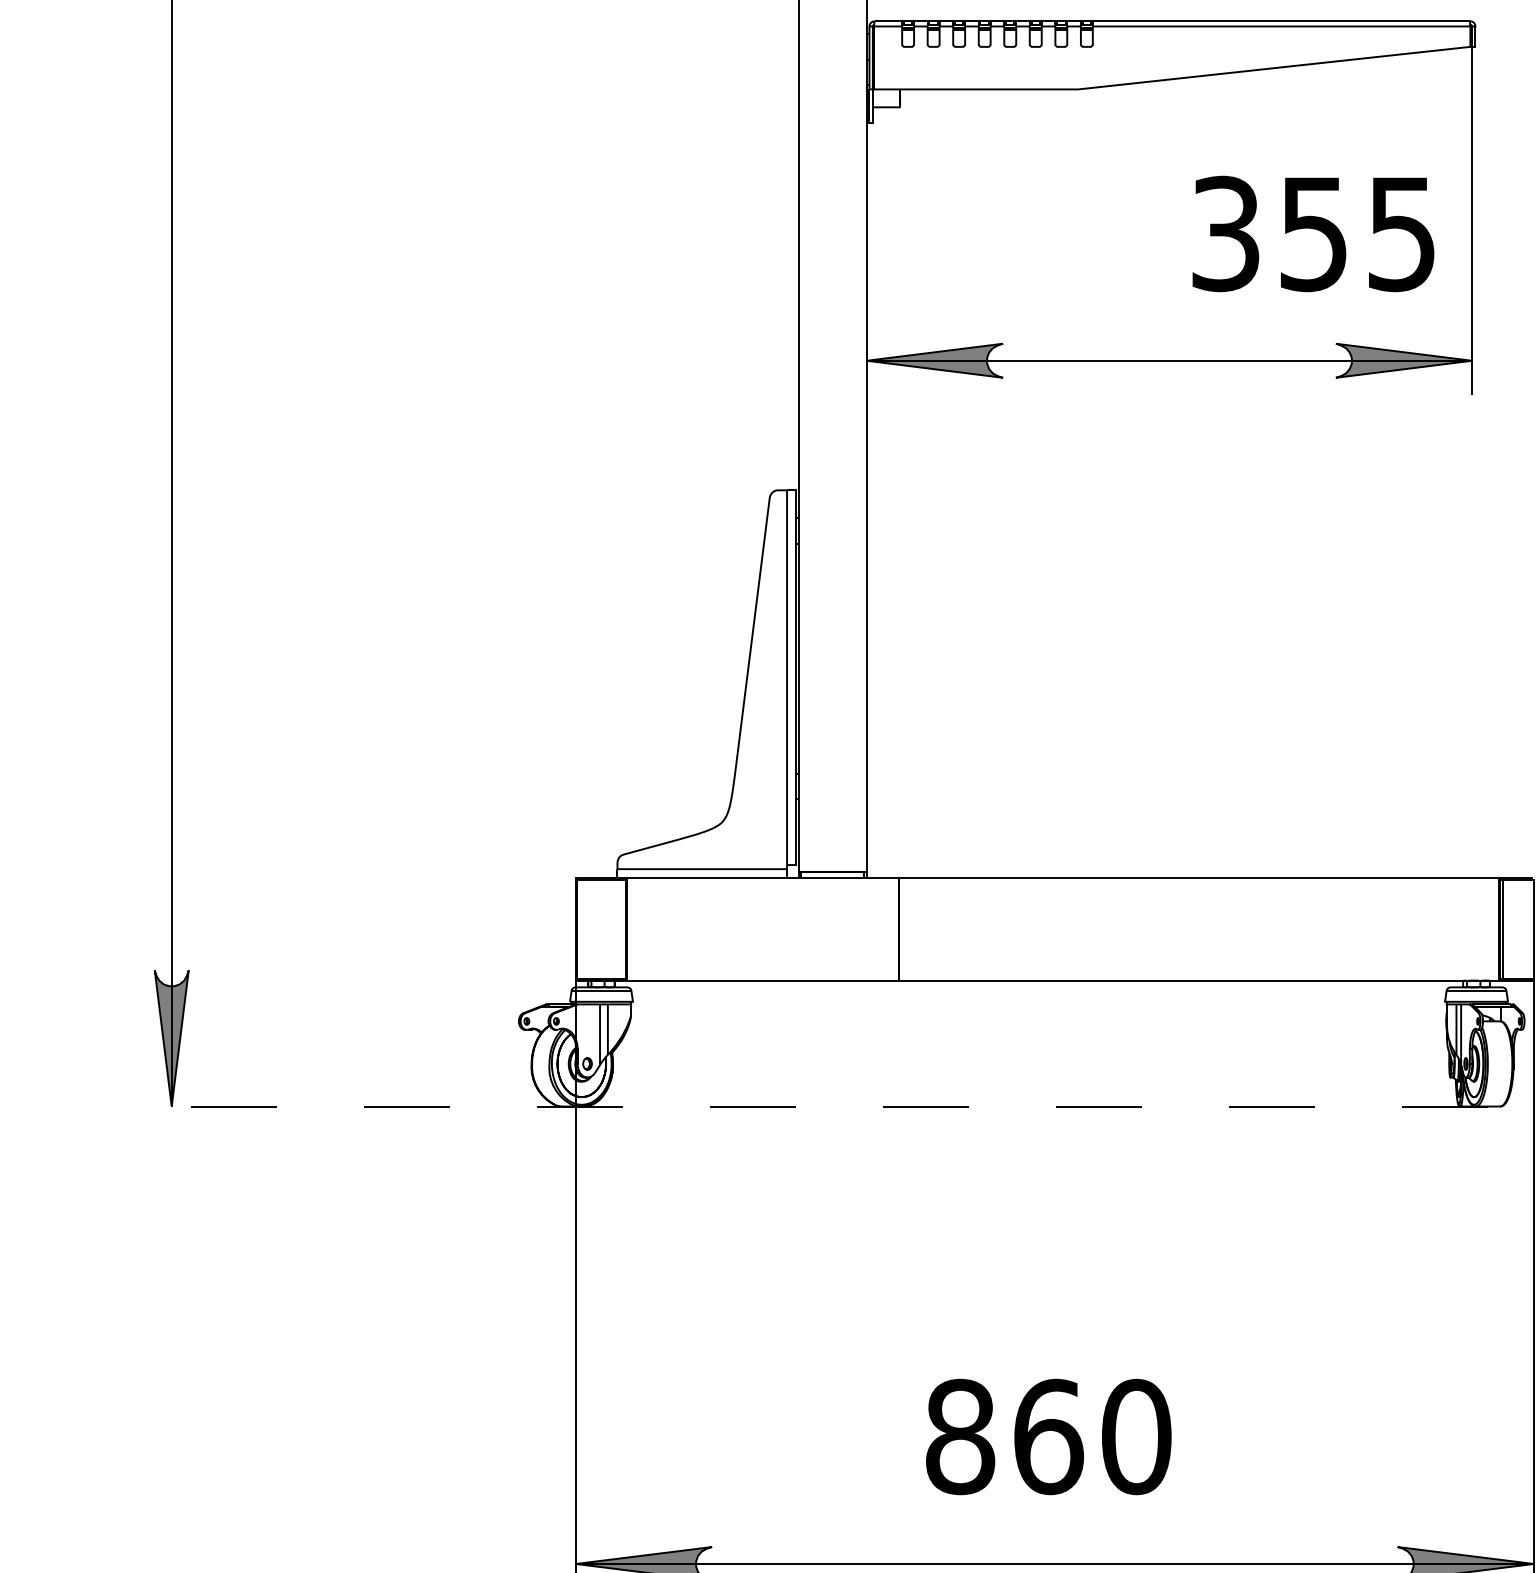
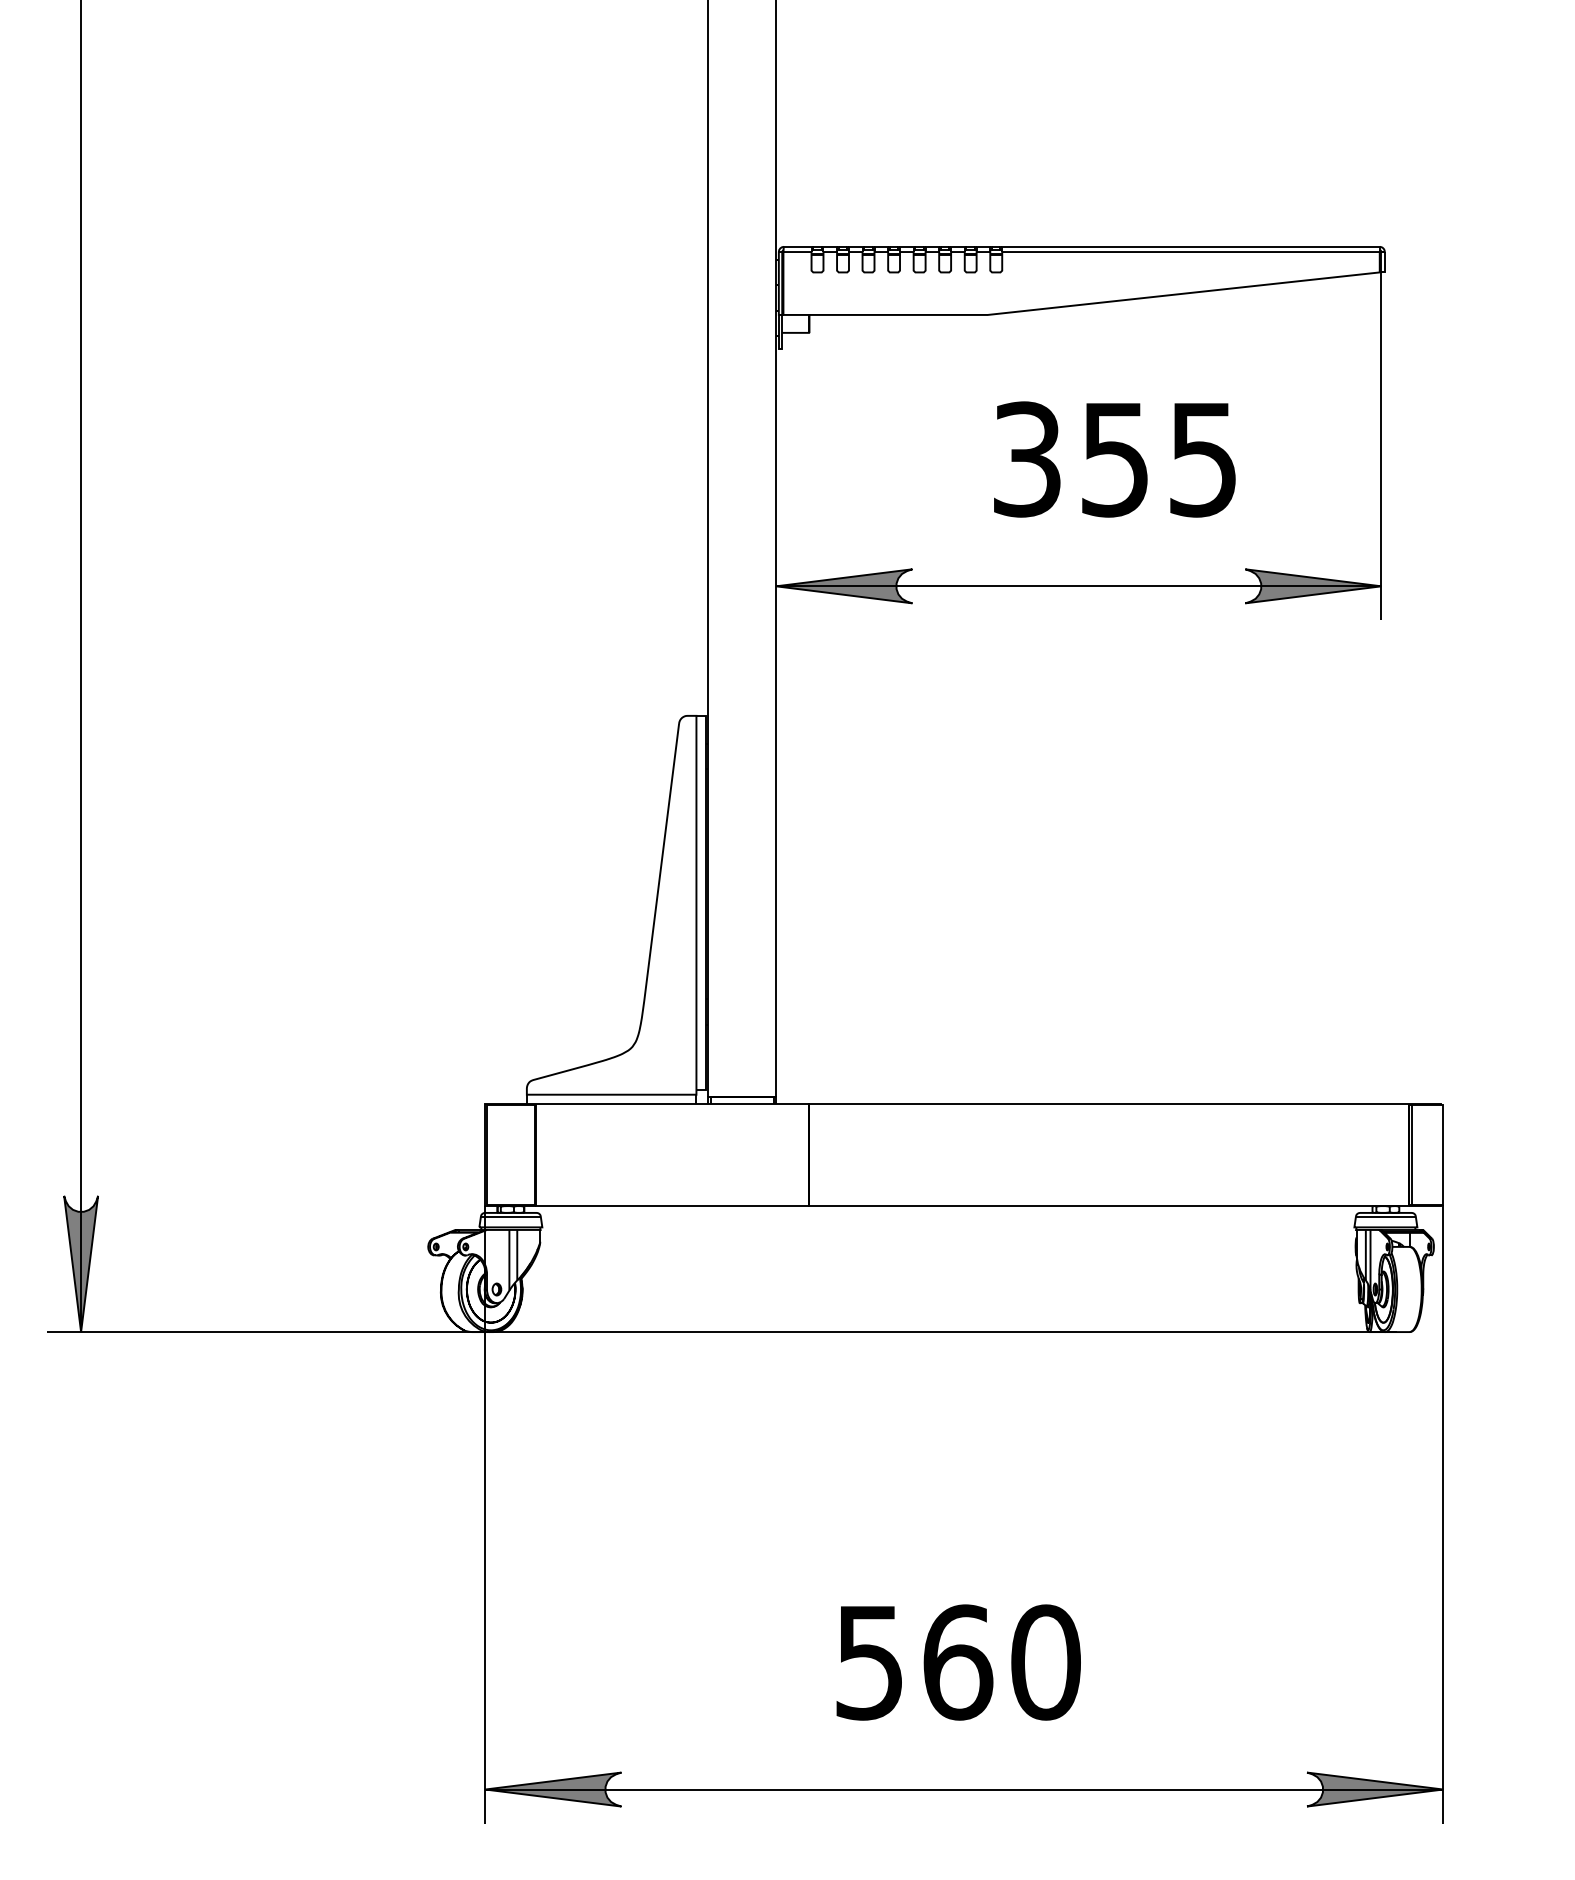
text: (1313, 233) -> (1114, 459), moved
line: (812, 1106) -> (721, 1332), dashed -> solid
text: (960, 1436) -> (869, 1662), 860 -> 560

